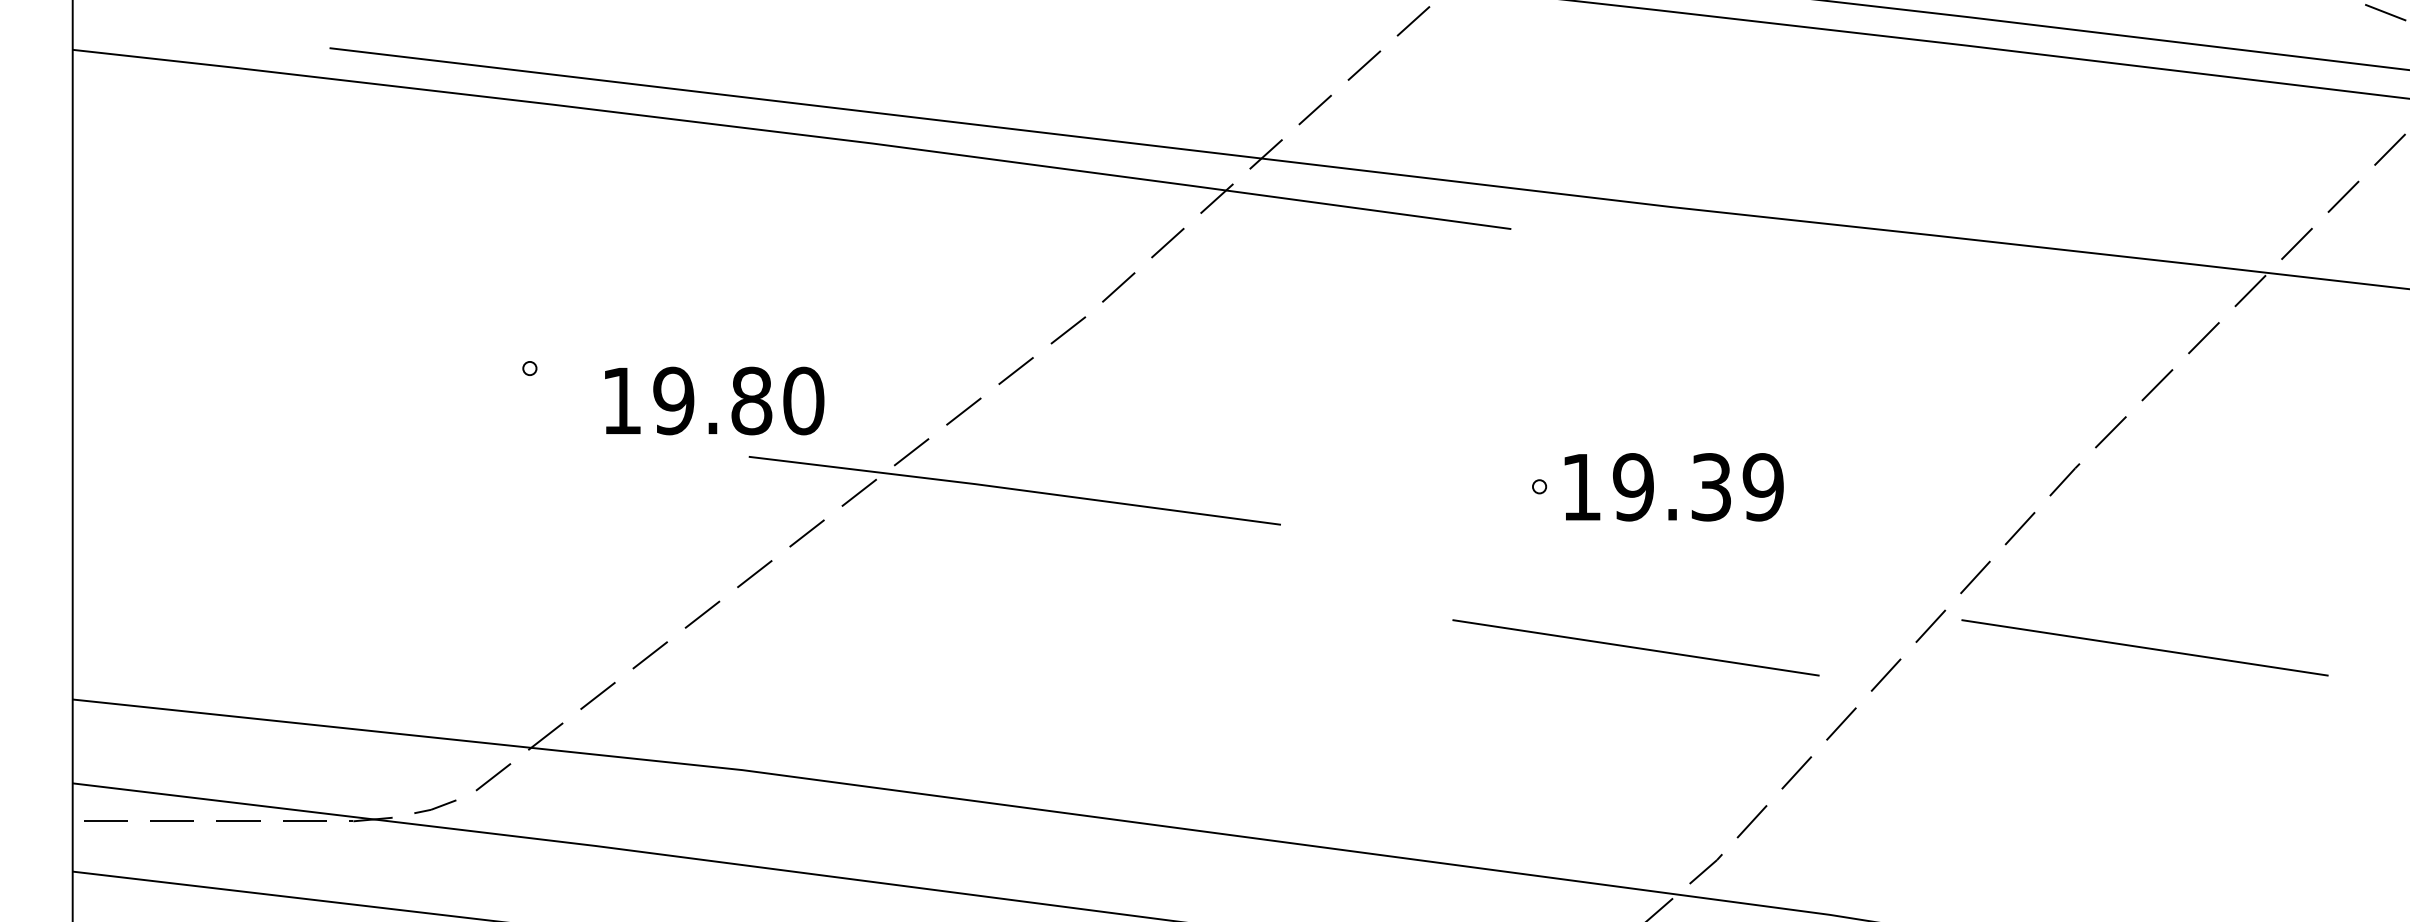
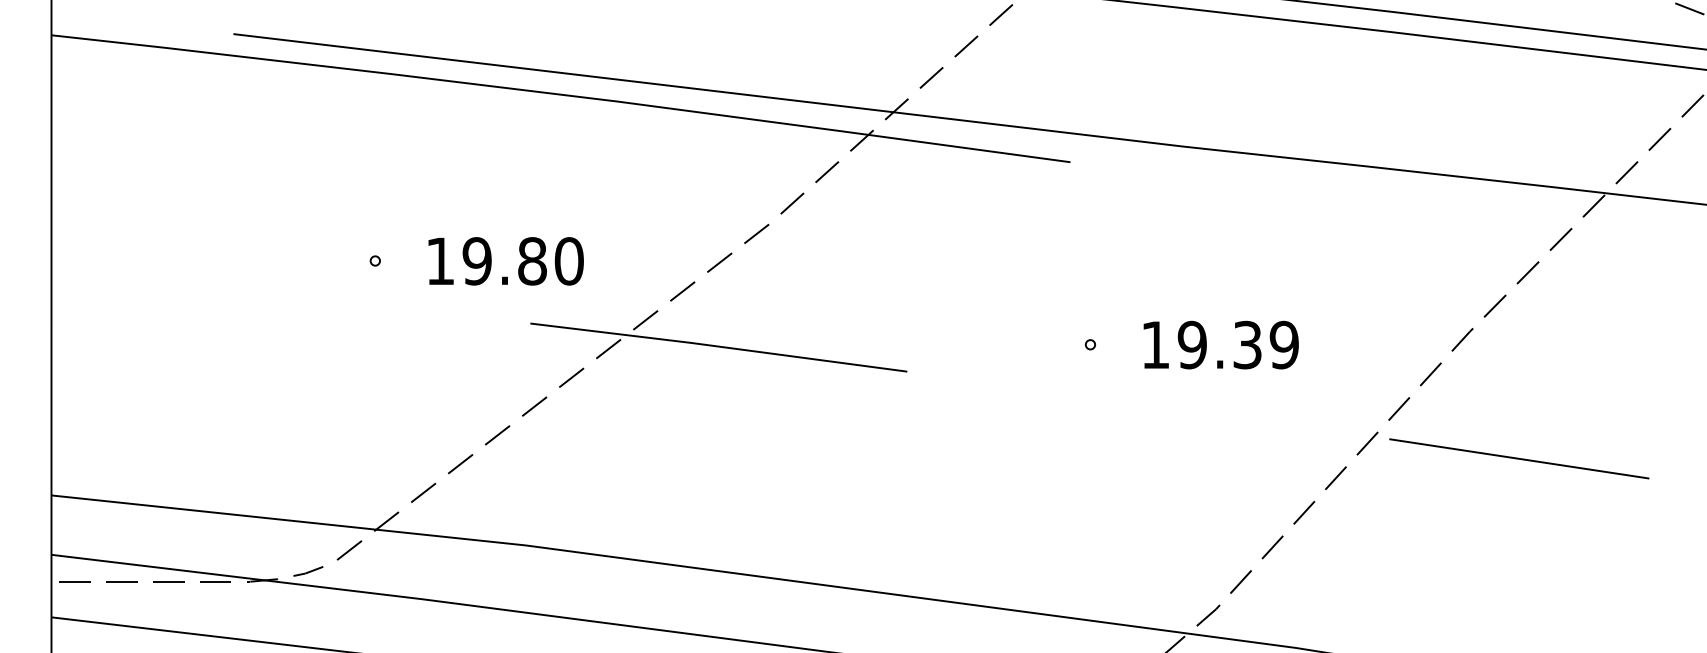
text: (714, 400) -> (506, 260), moved
text: (1673, 487) -> (1220, 345), moved
line: (1635, 647) -> (1158, 458), removed

